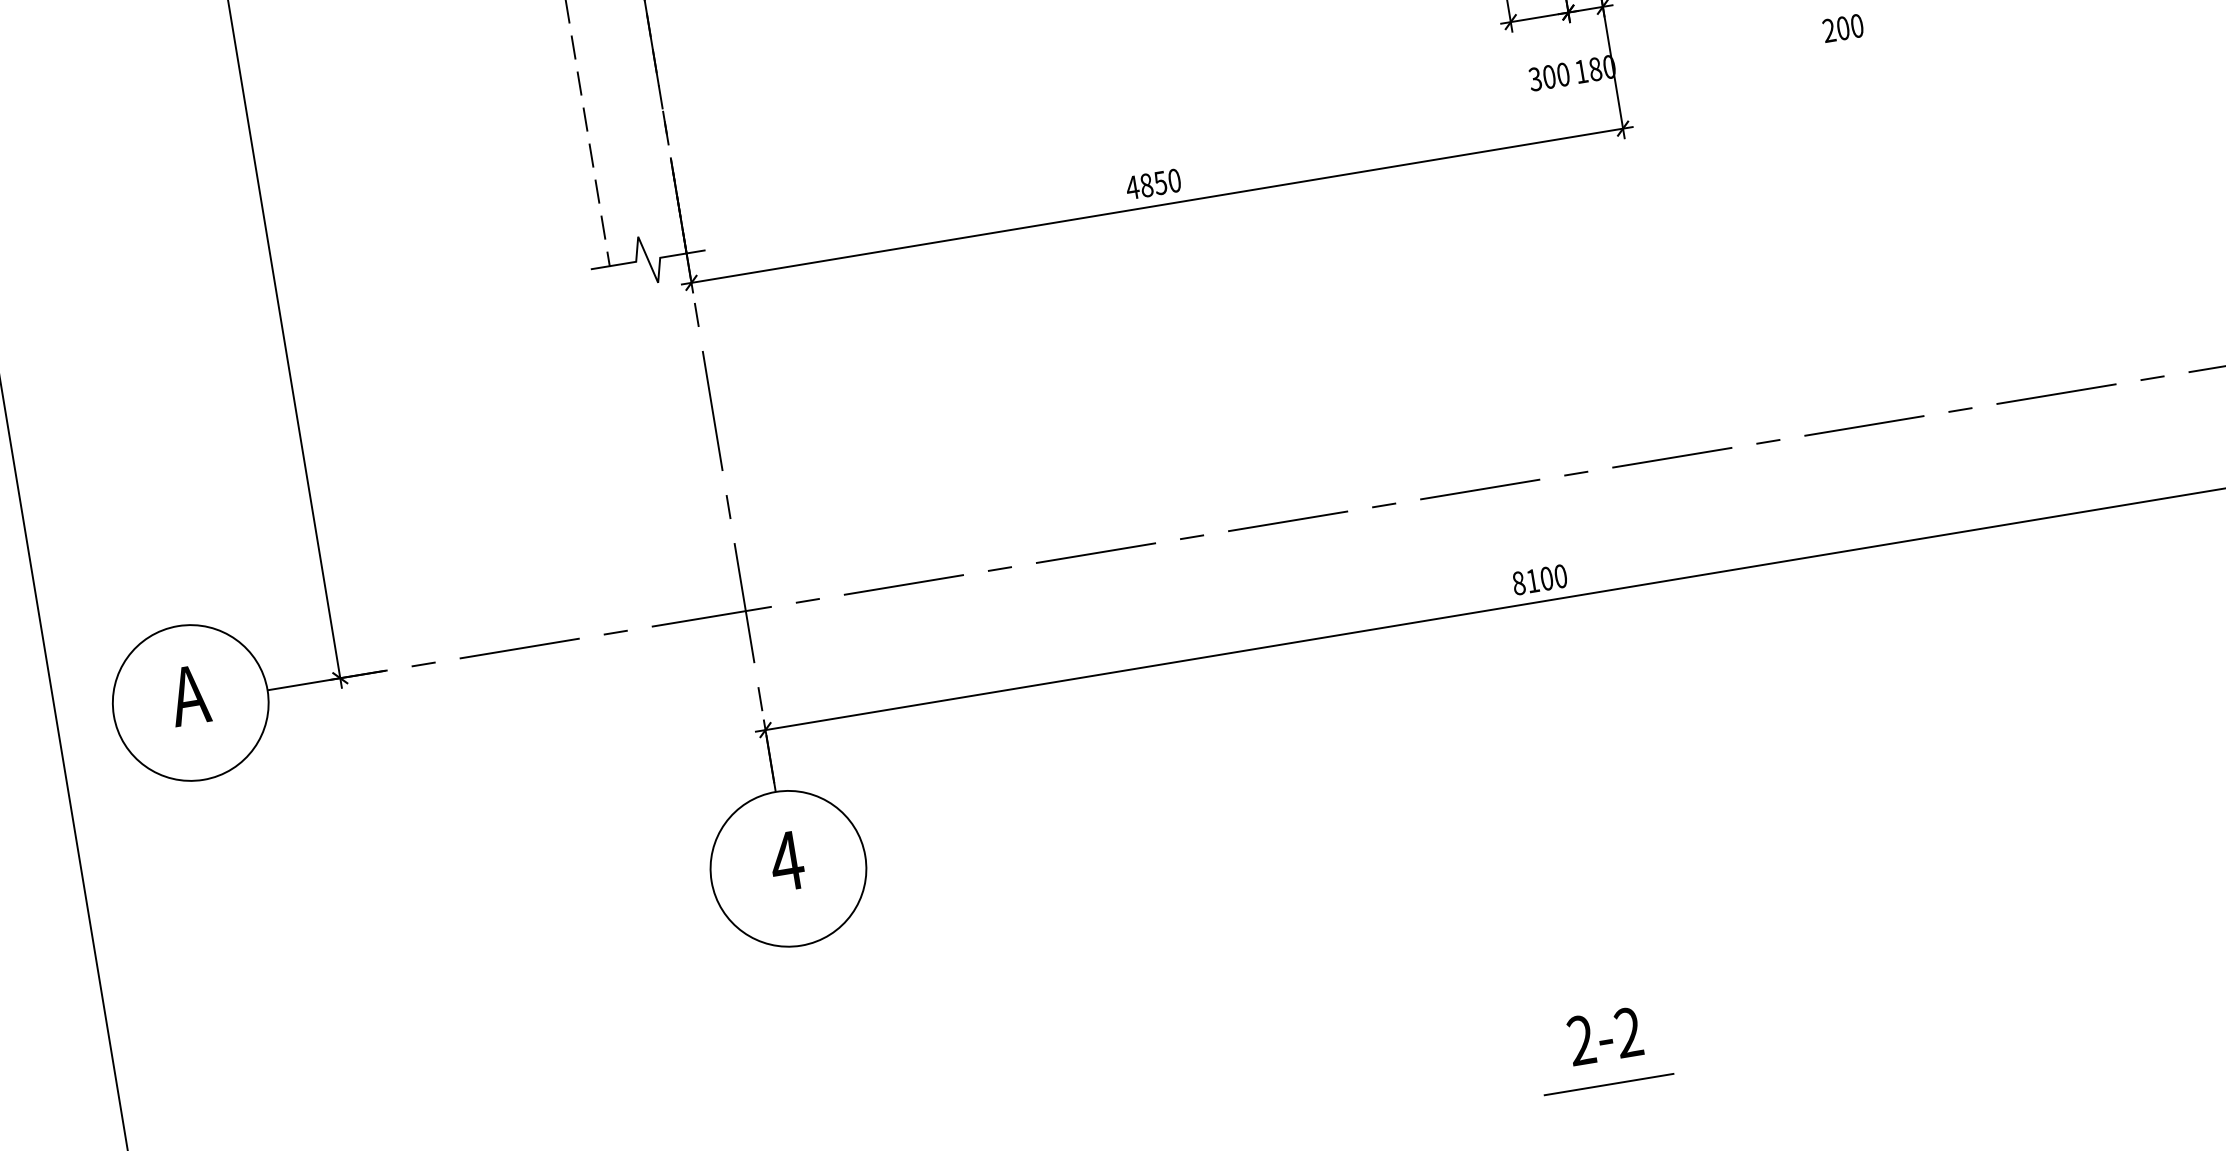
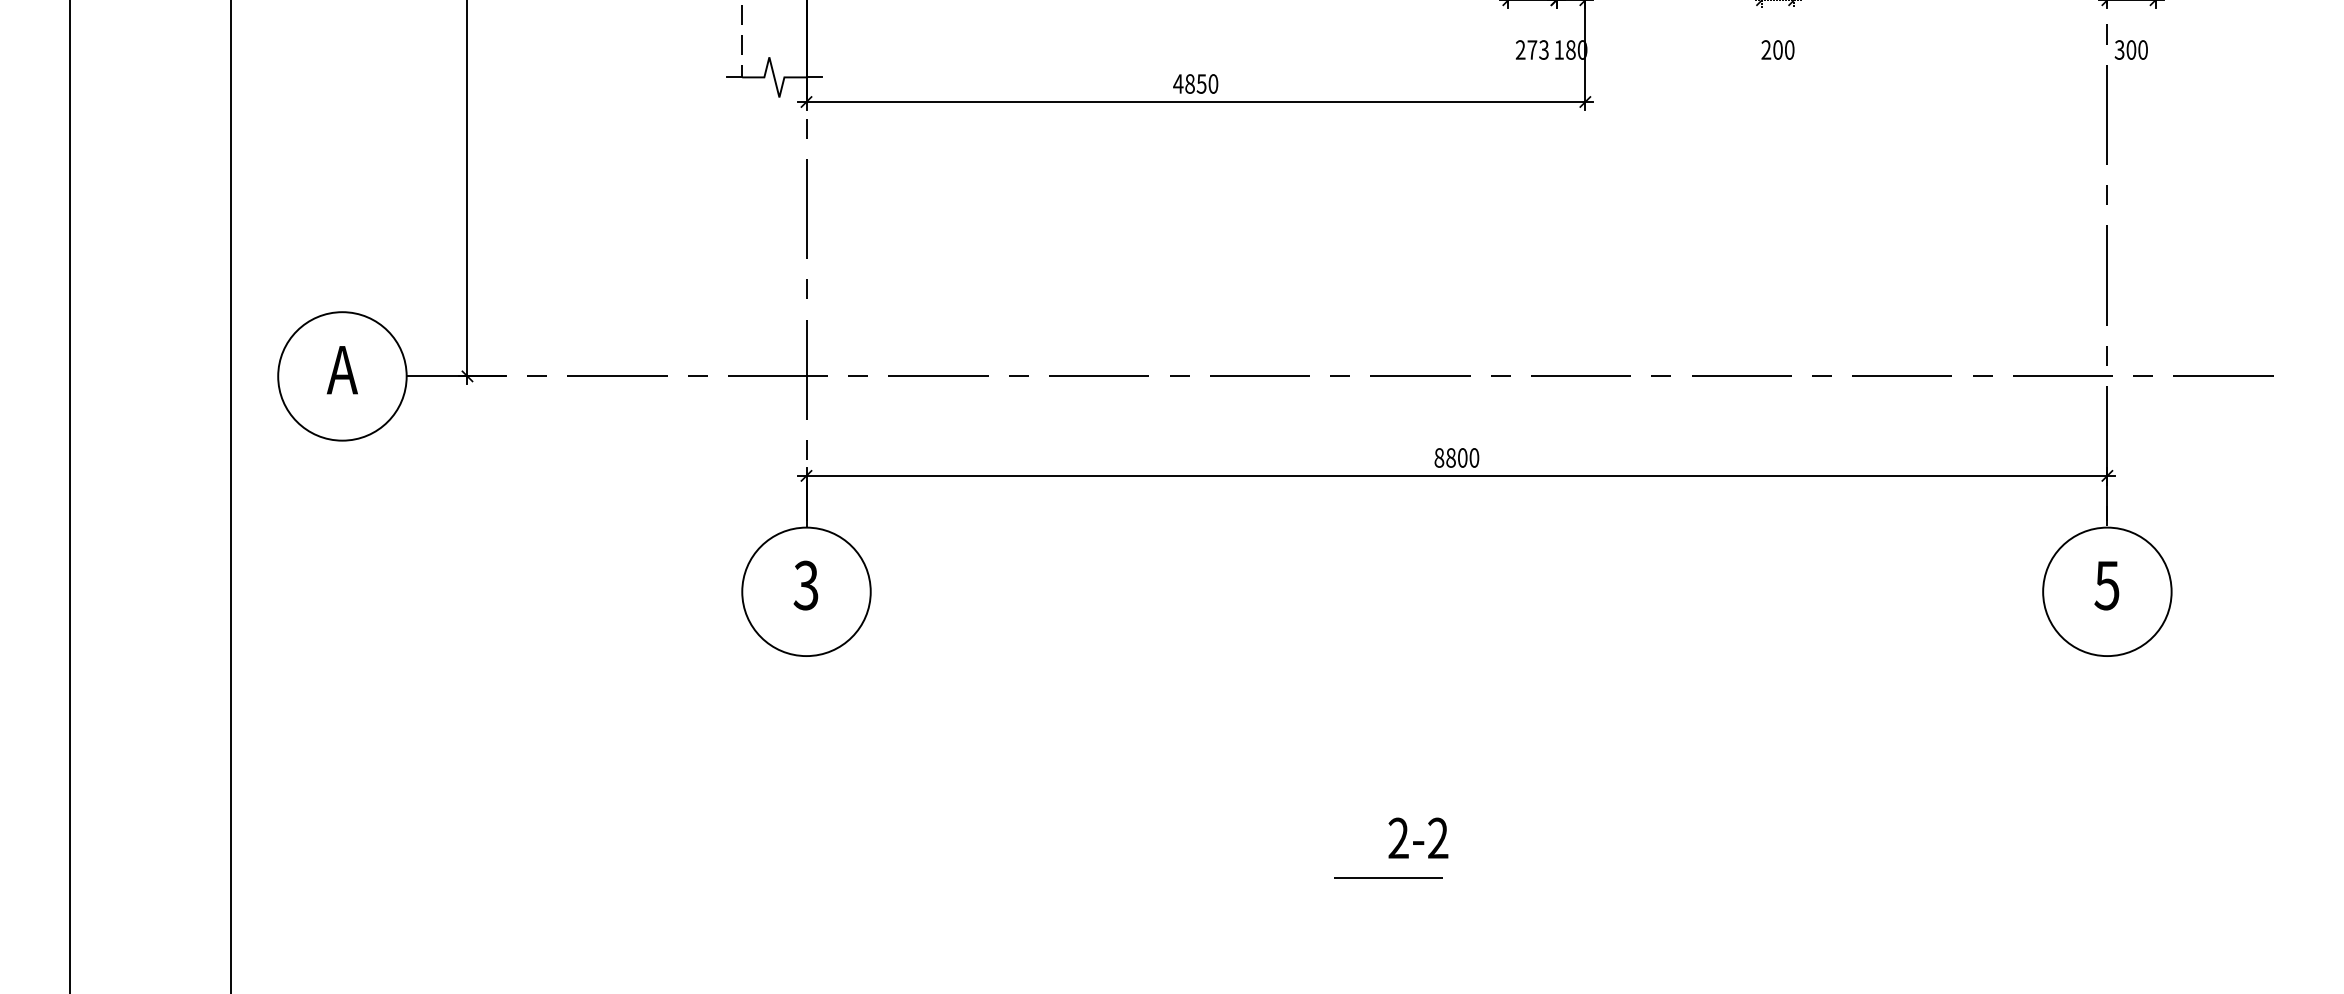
text: (1548, 76) -> (1531, 49), 300 -> 273
text: (1532, 580) -> (1450, 457), 8100 -> 8800
text: (787, 861) -> (806, 585), 4 -> 3
text: (1605, 1035) -> (1418, 837), moved
line: (1609, 1083) -> (1388, 877), moved

